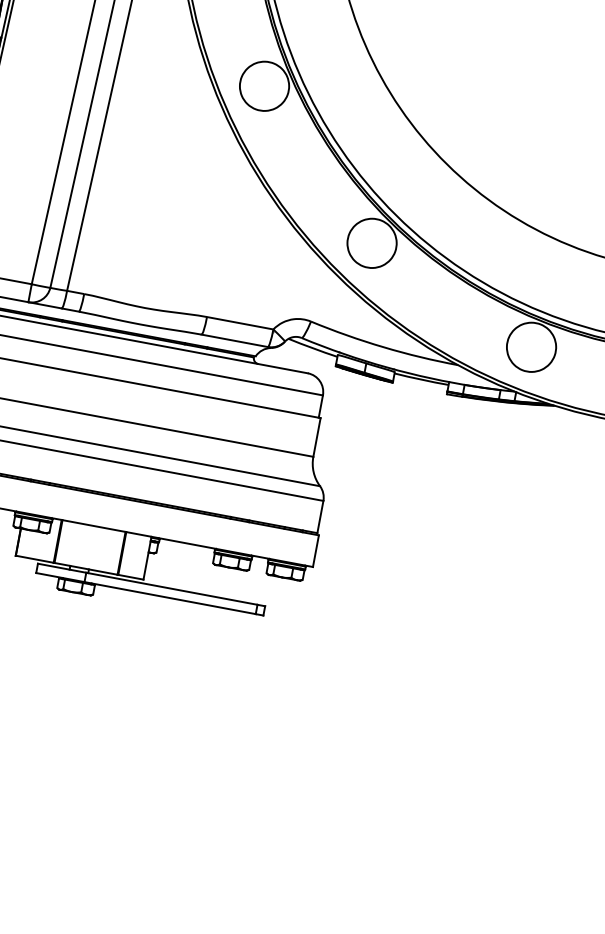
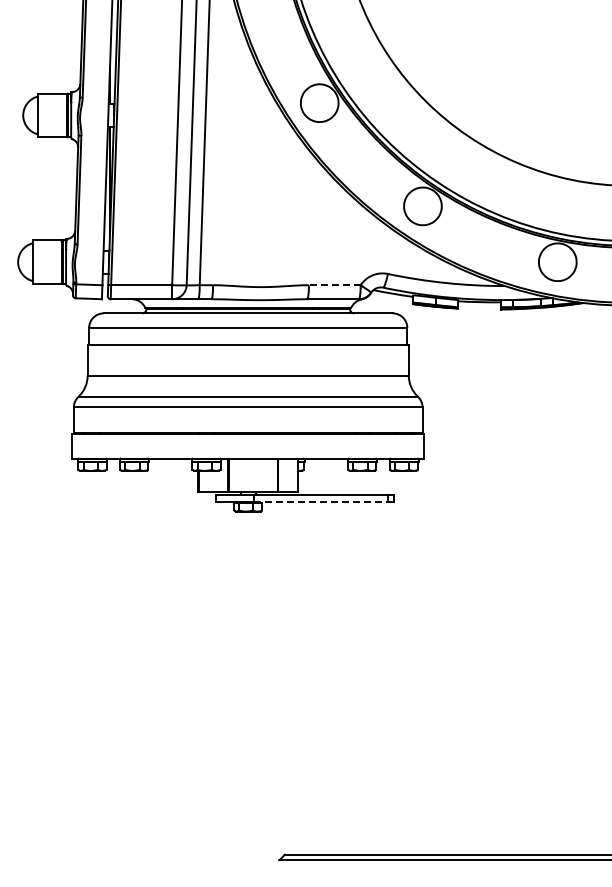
line: (239, 323) -> (334, 285), solid -> dashed
line: (169, 598) -> (320, 502), solid -> dashed

